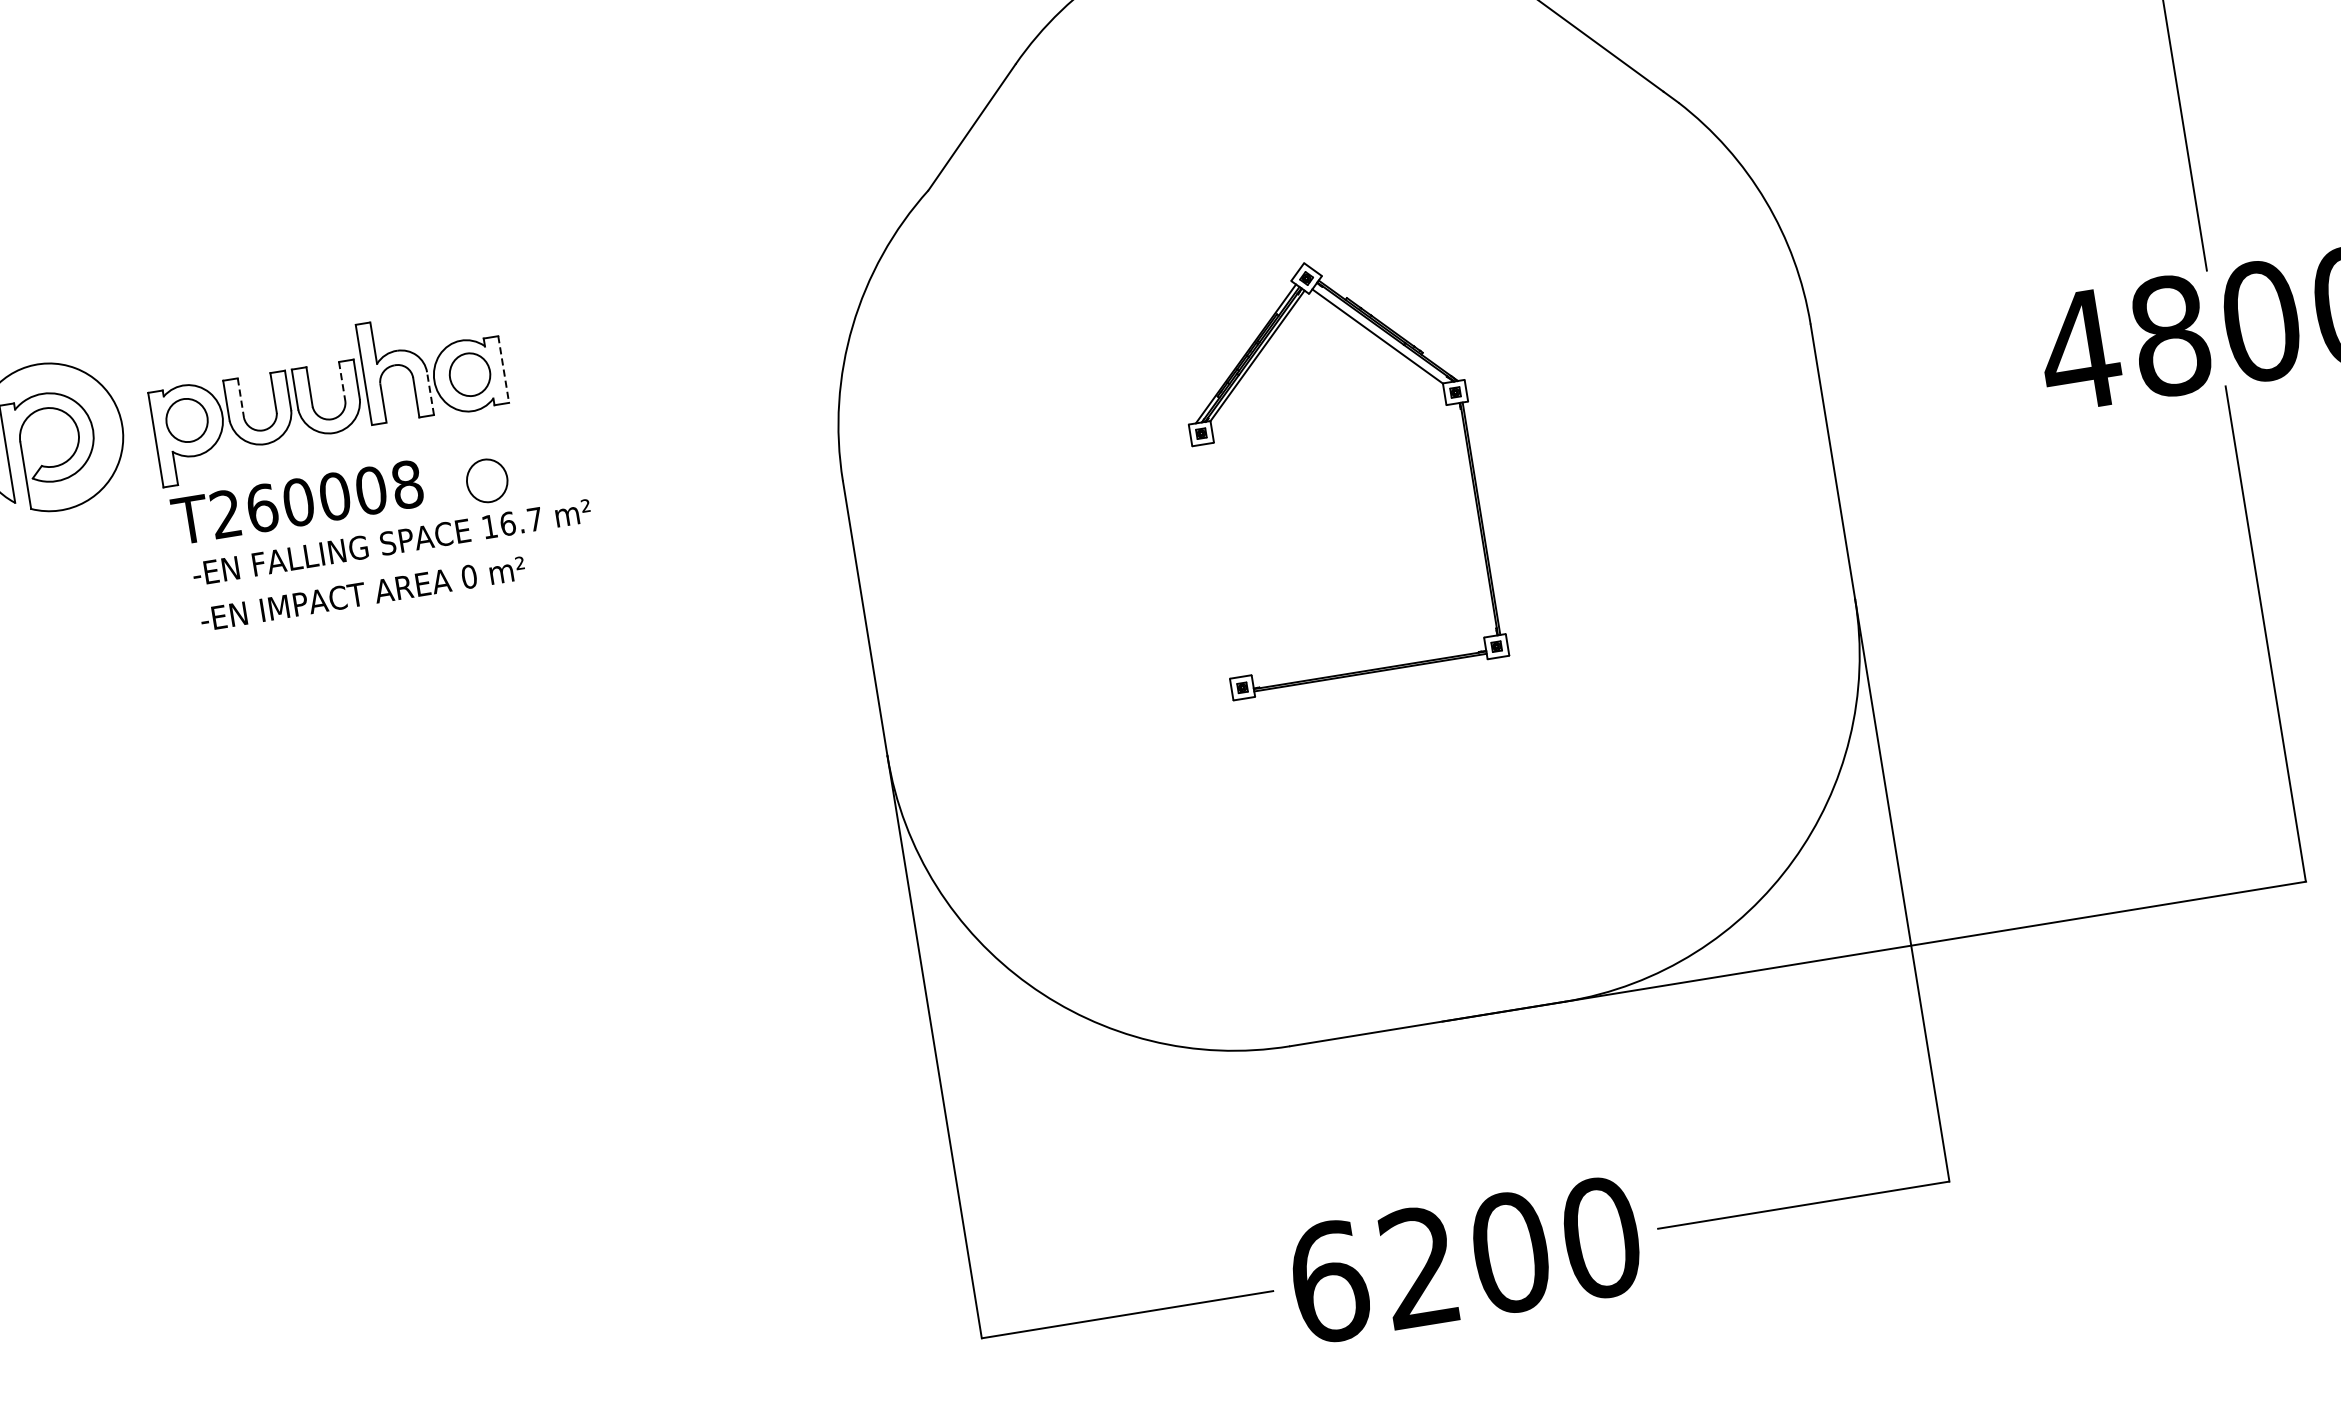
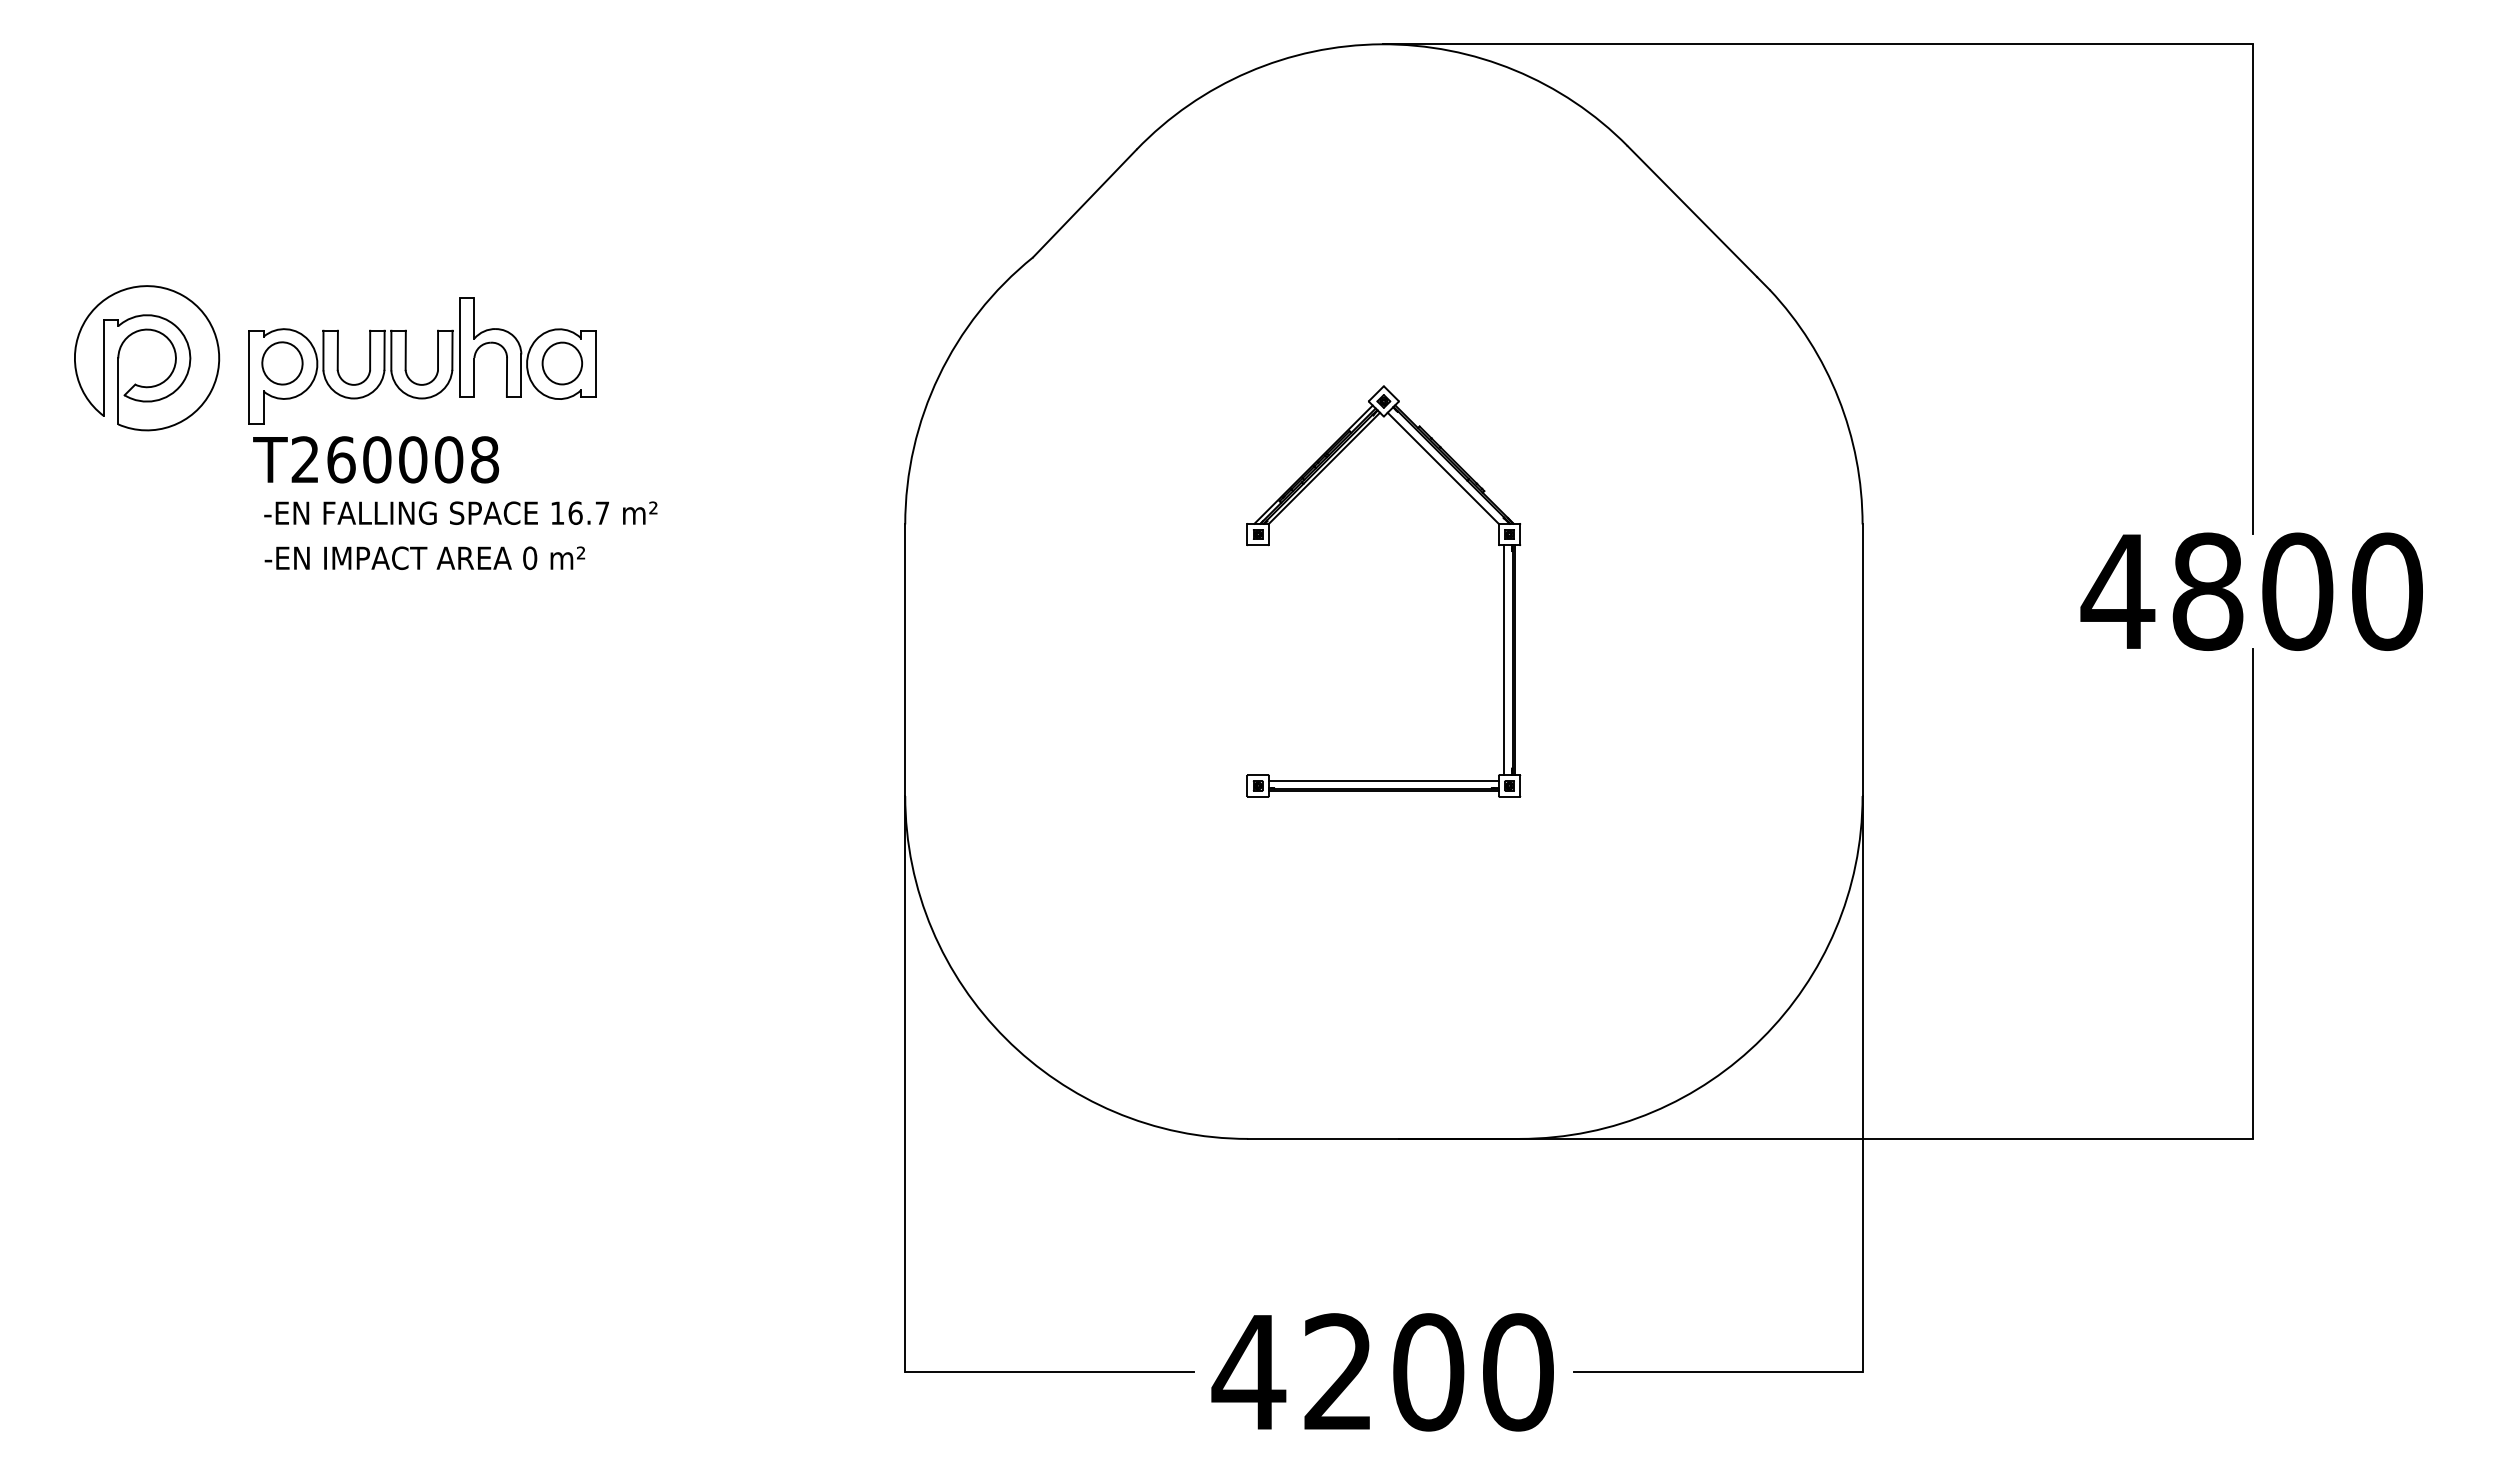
line: (503, 369) -> (595, 363), dashed -> solid
line: (342, 381) -> (438, 350), dashed -> solid
line: (430, 393) -> (521, 375), dashed -> solid
line: (240, 398) -> (337, 350), dashed -> solid
part: (486, 480) -> (561, 468), removed
line: (1470, 520) -> (1504, 660), added
line: (1368, 661) -> (1383, 780), added
text: (1328, 1282) -> (1248, 1372), 6200 -> 4200

